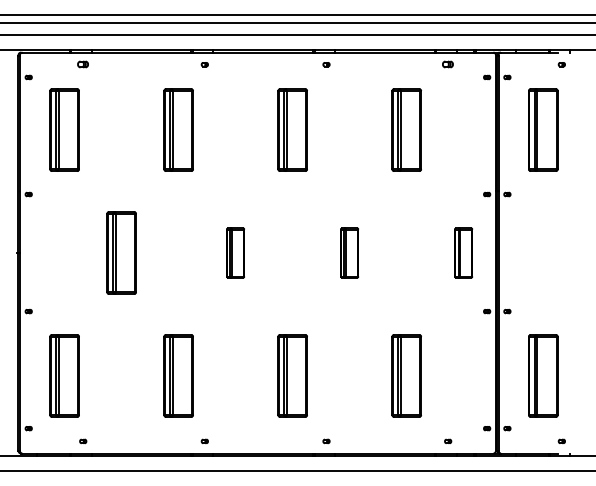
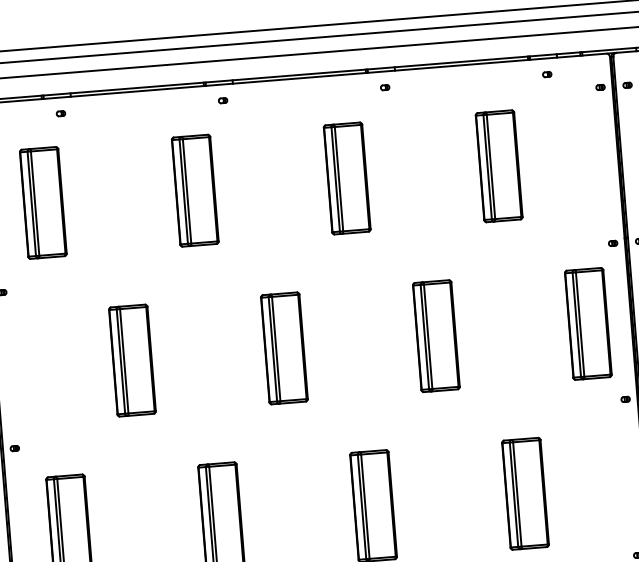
part: (83, 64) -> (61, 113), size x0.62
part: (448, 64) -> (547, 74), size x0.62
part: (235, 252) -> (284, 347), size x1.67
part: (349, 252) -> (435, 335), size x1.67
part: (463, 252) -> (587, 323), size x1.67

